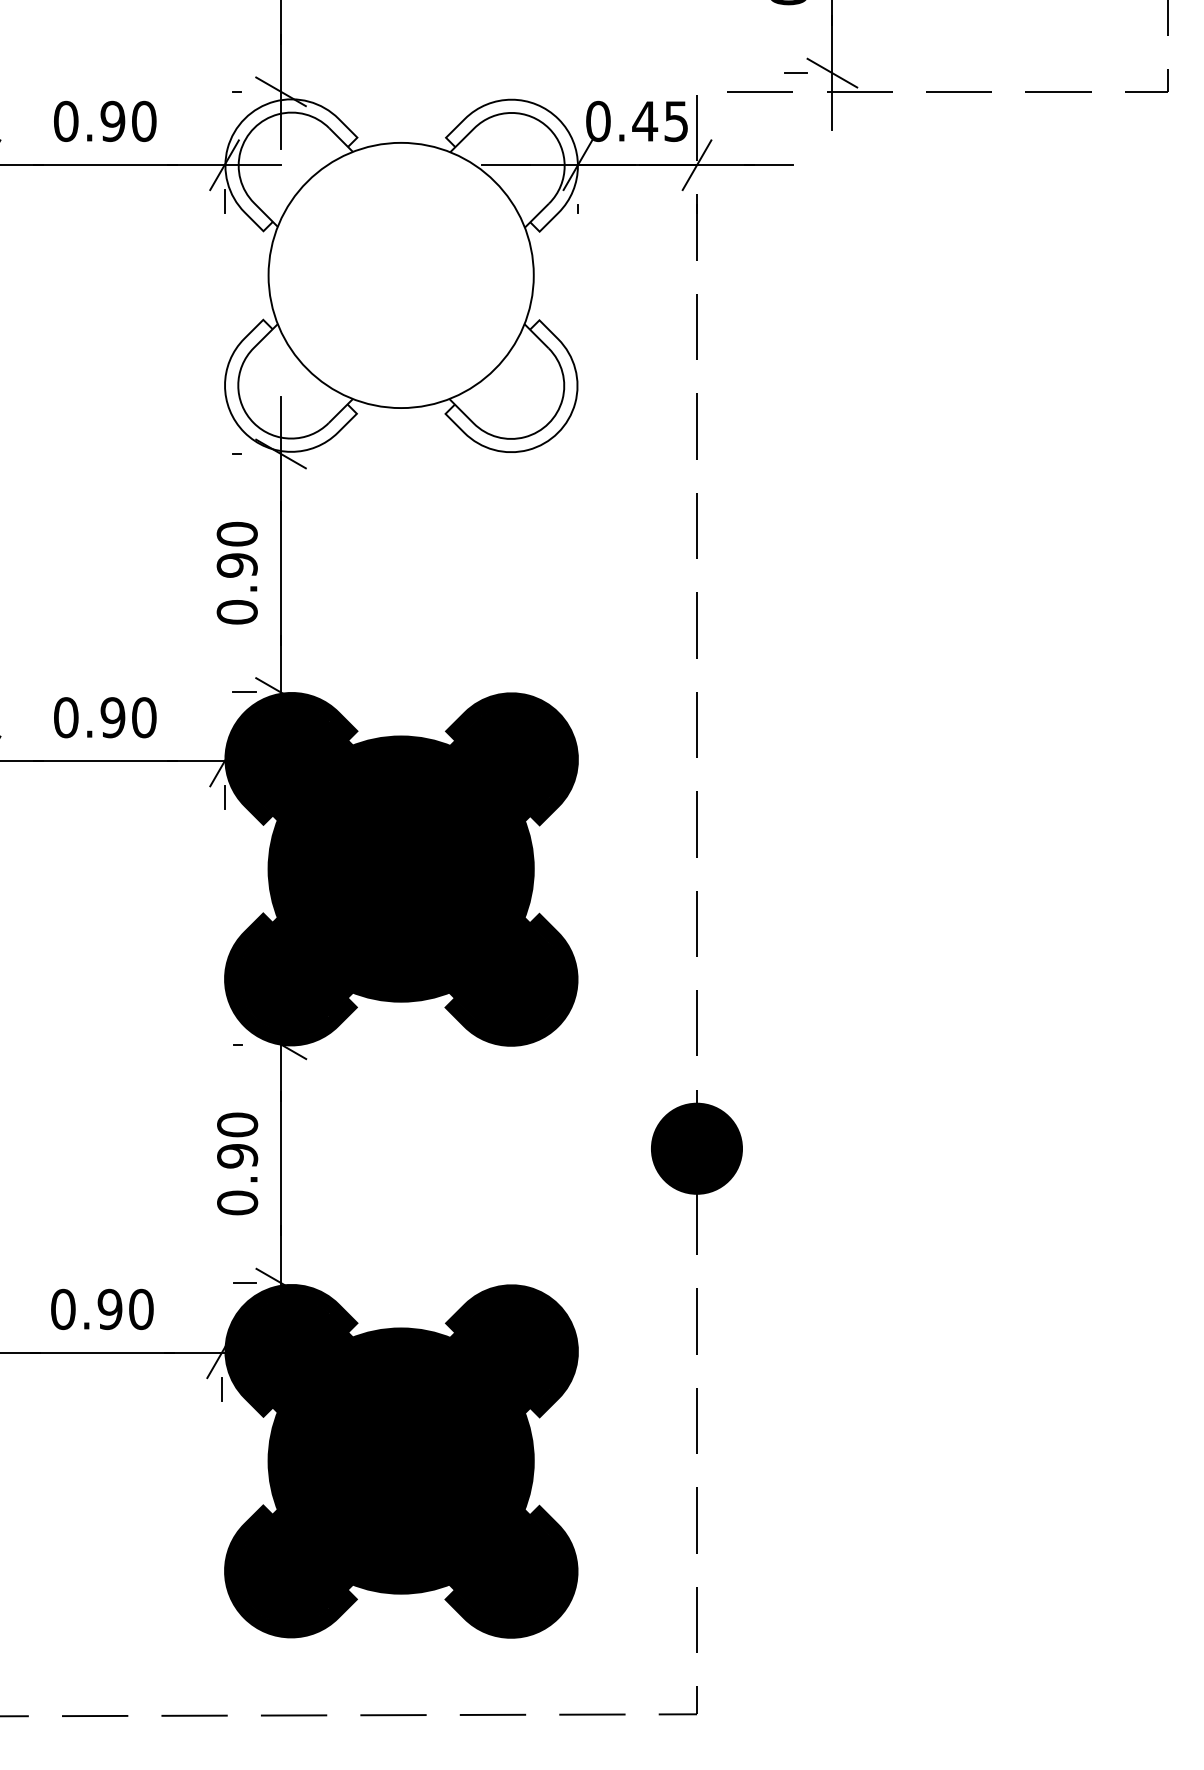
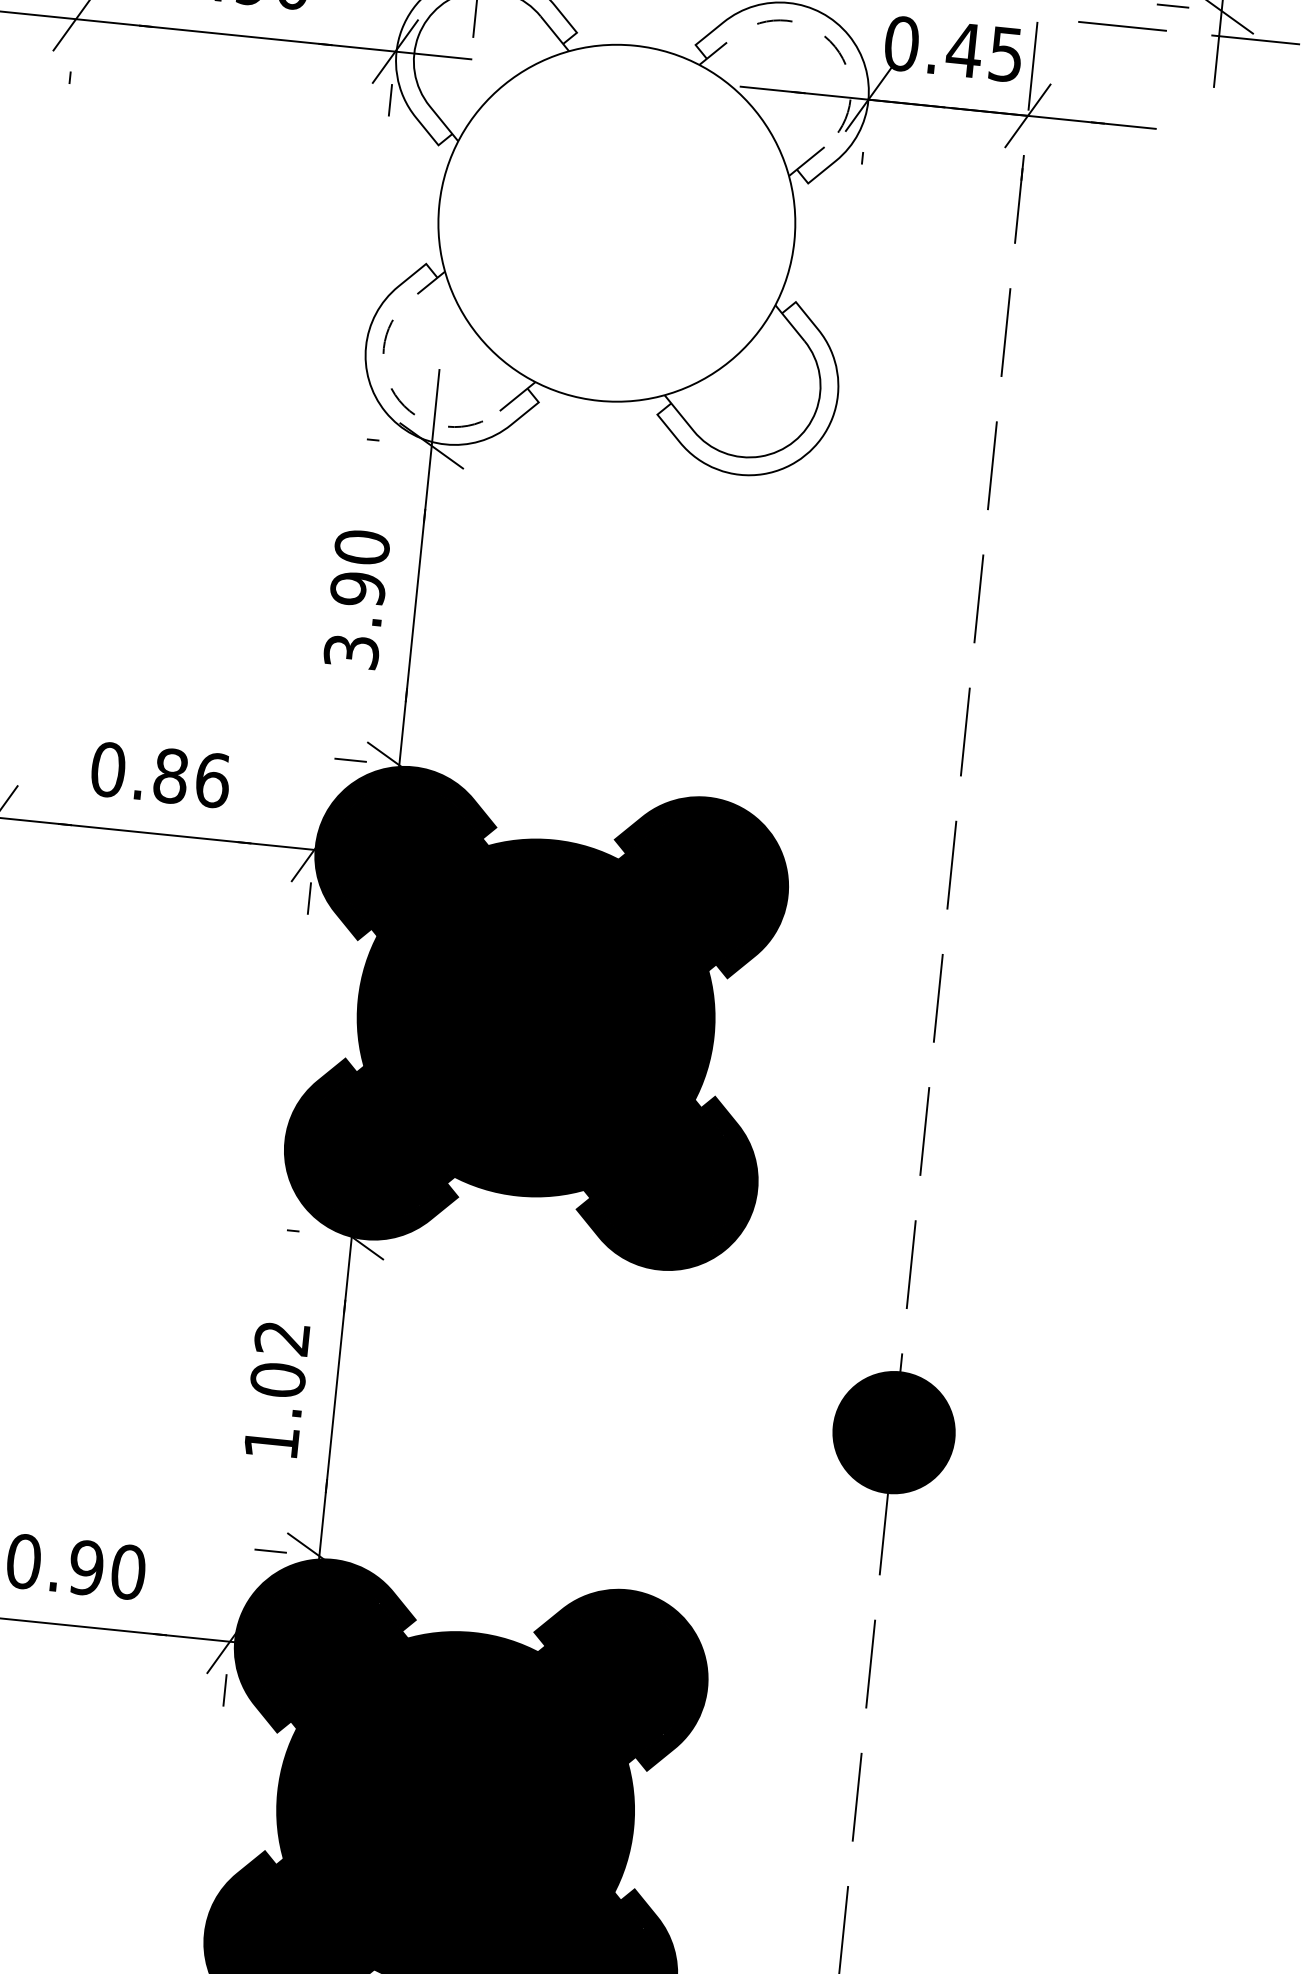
line: (538, 120) -> (821, 34), solid -> dashed
line: (245, 412) -> (389, 385), solid -> dashed
text: (236, 612) -> (350, 652), 0.90 -> 3.90
text: (128, 717) -> (191, 777), 0.90 -> 0.86
text: (237, 1163) -> (276, 1389), 0.90 -> 1.02

